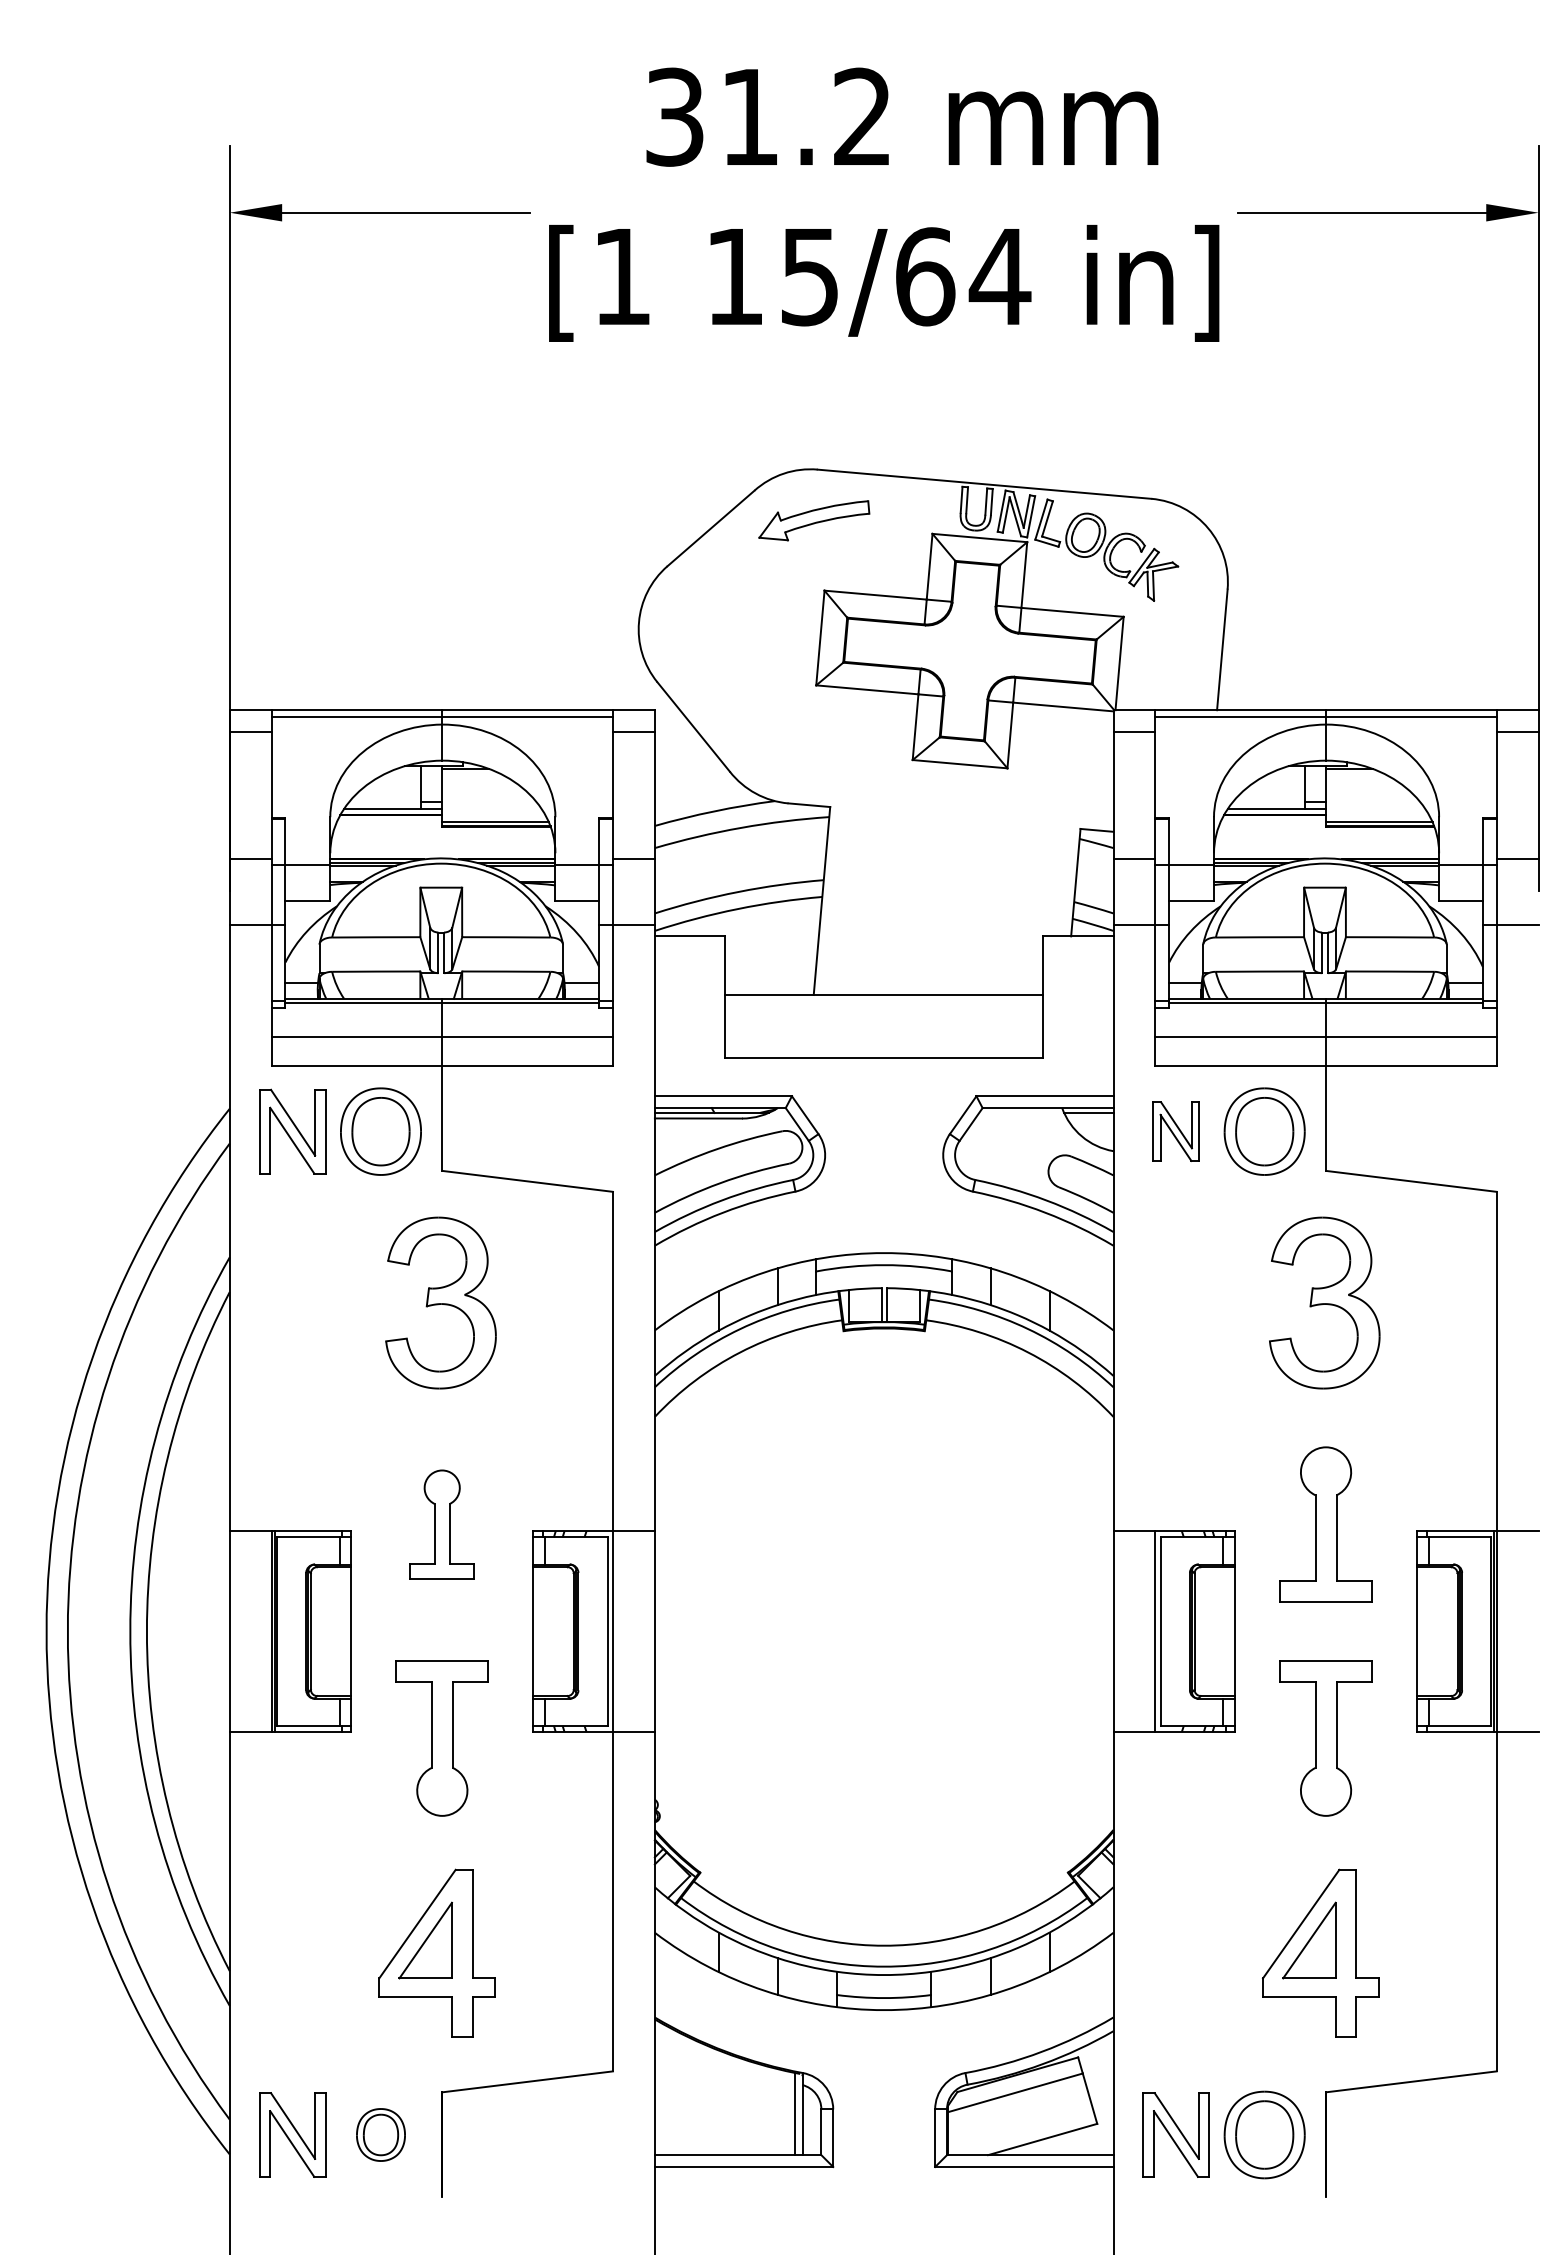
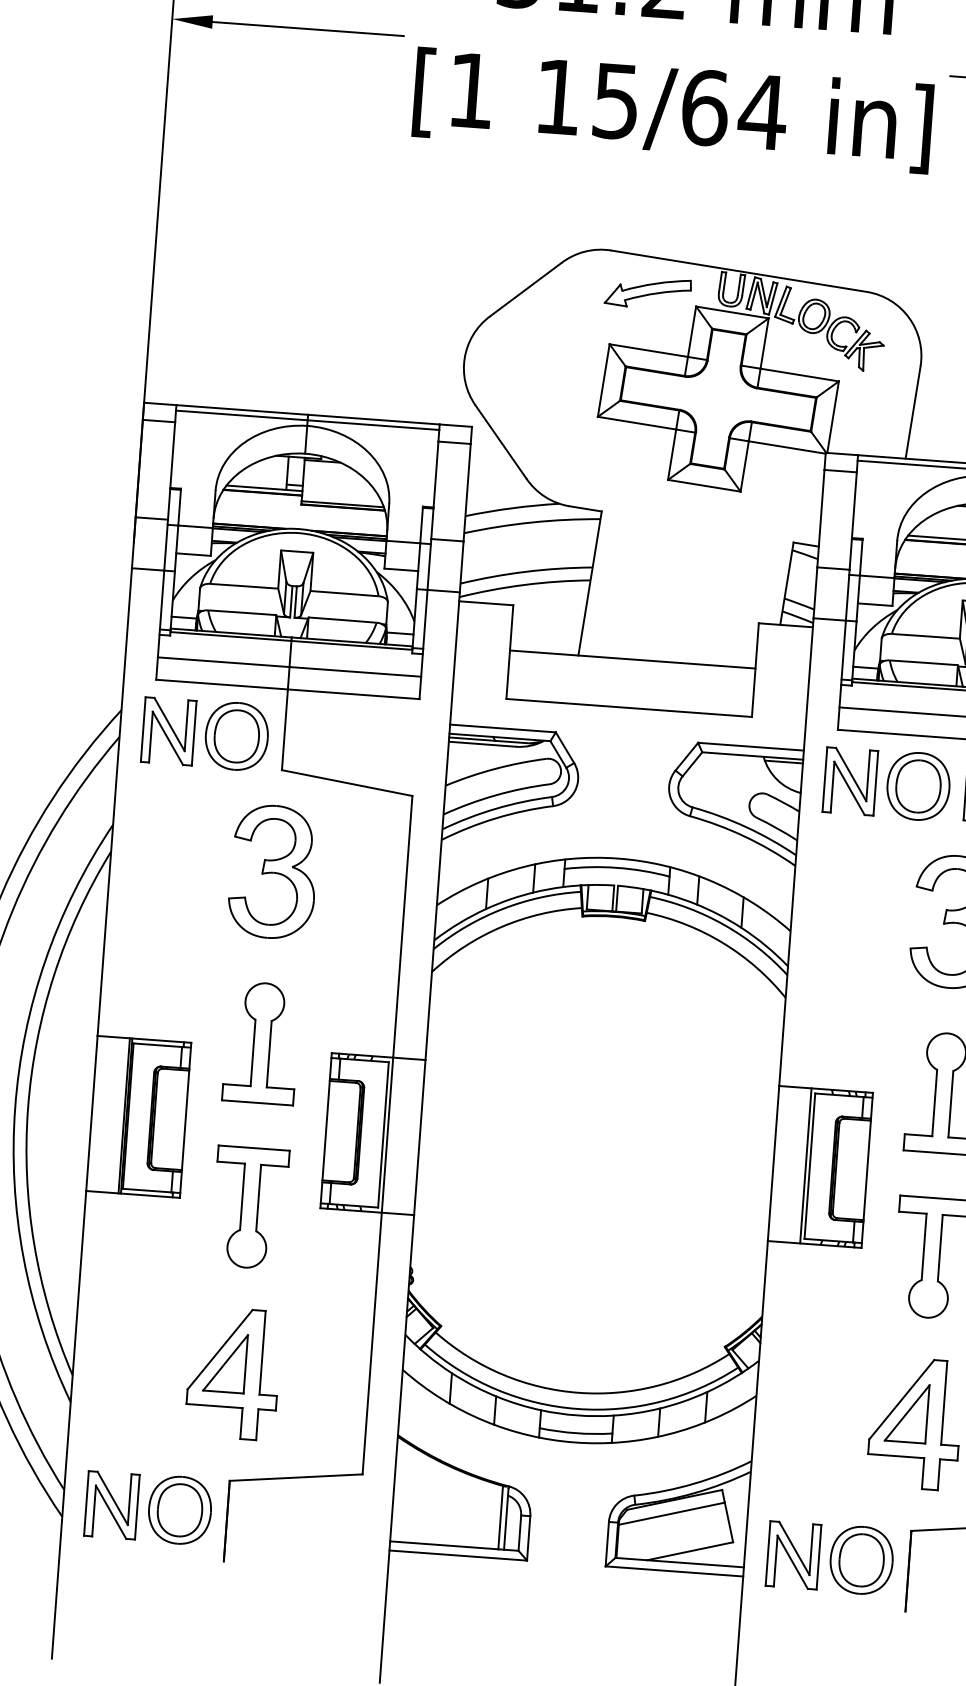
part: (814, 520) -> (648, 292), moved
part: (1175, 1131) -> (849, 781), size x1.43
part: (441, 1524) -> (261, 1042), size x1.43
part: (380, 2134) -> (179, 1509), size x1.67

